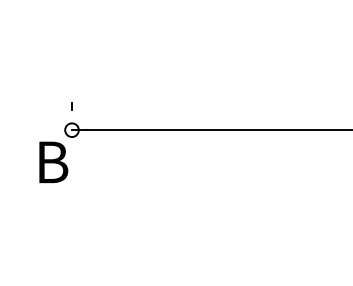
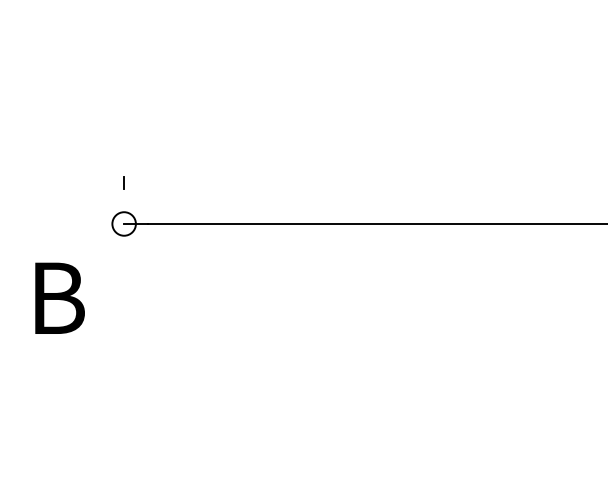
text: (53, 162) -> (59, 298), moved

